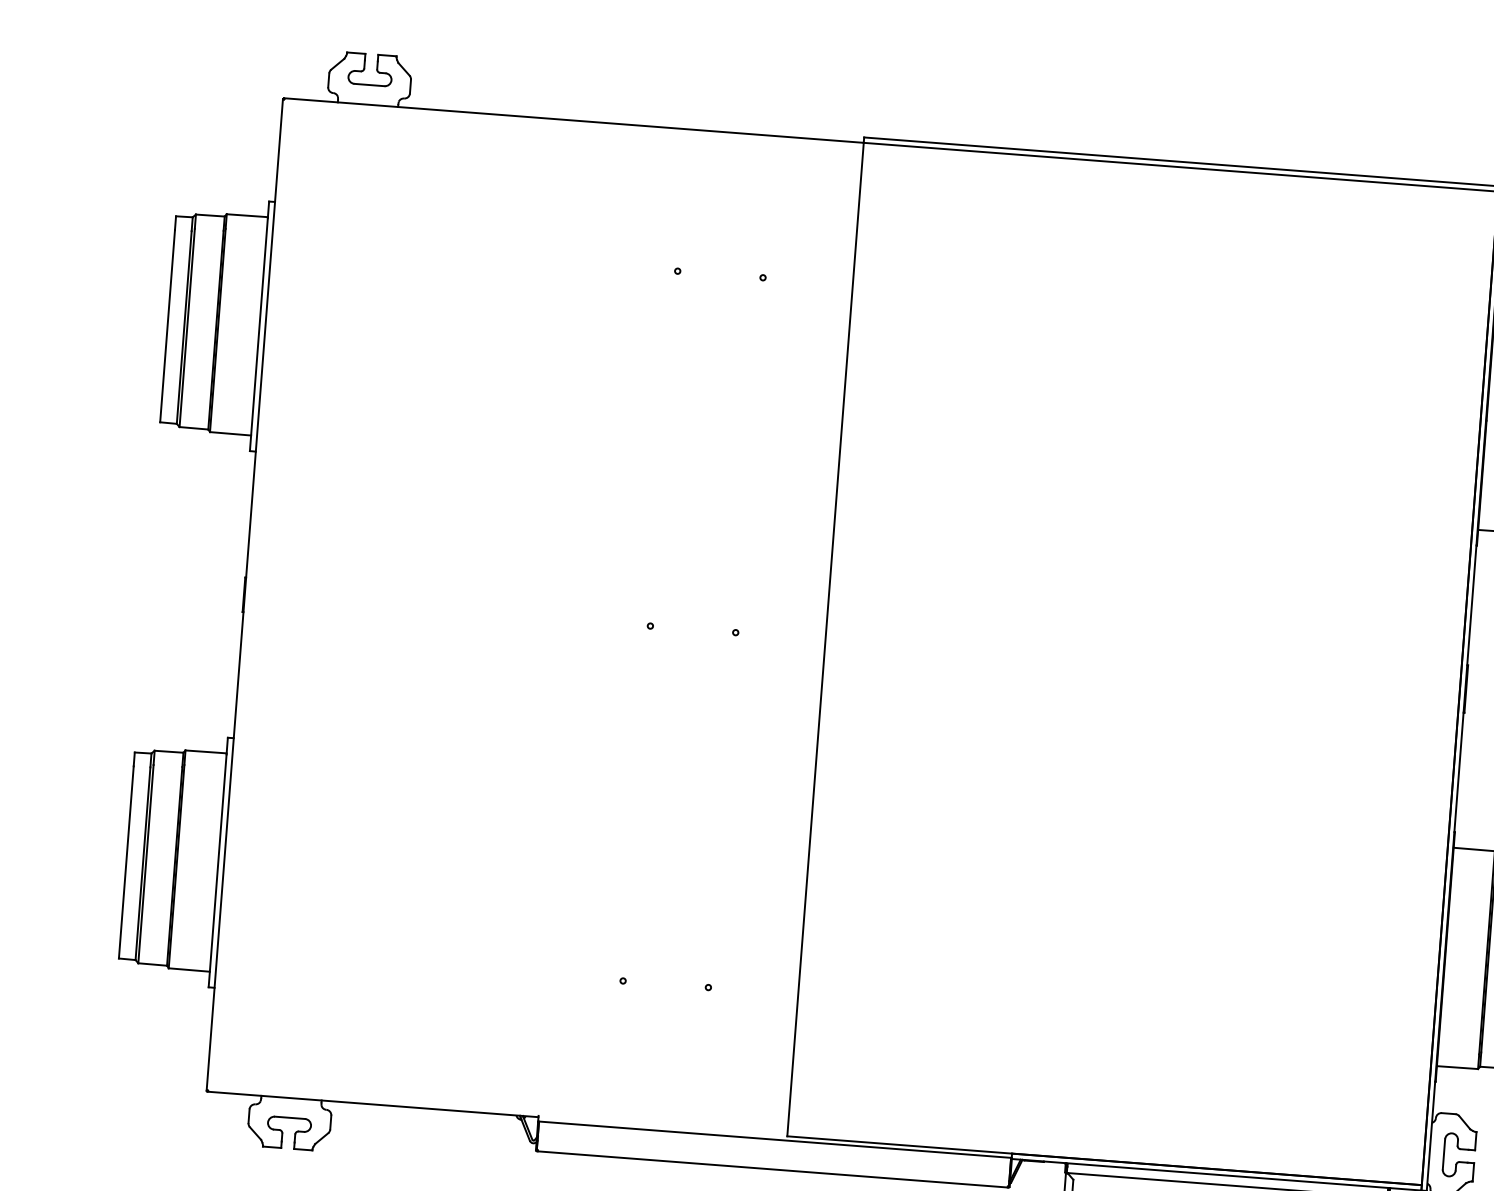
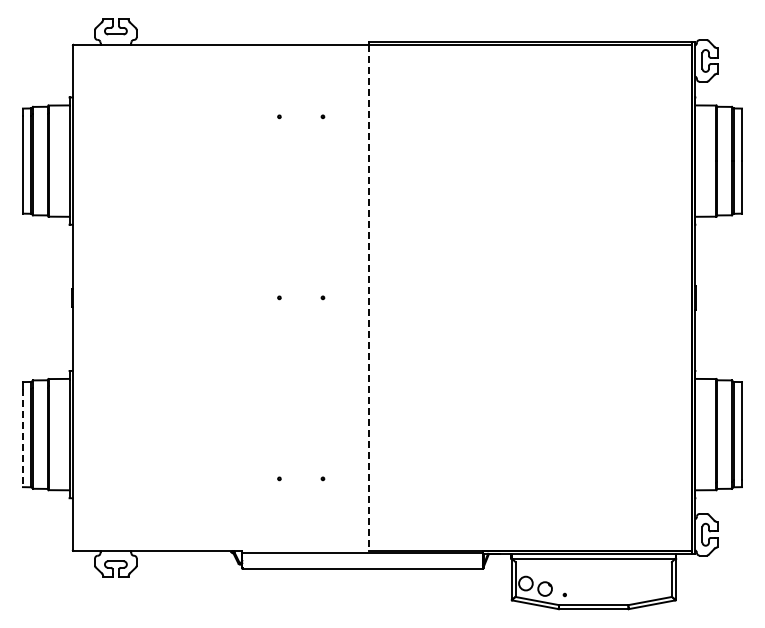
line: (824, 640) -> (368, 298), solid -> dashed
line: (125, 863) -> (22, 438), solid -> dashed

